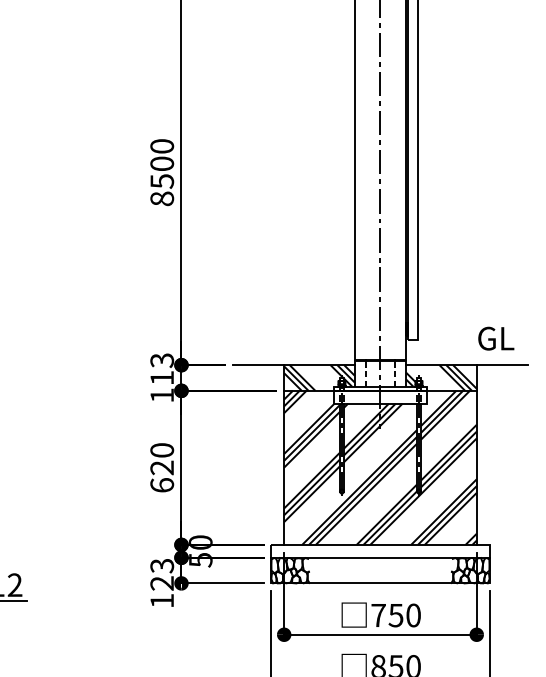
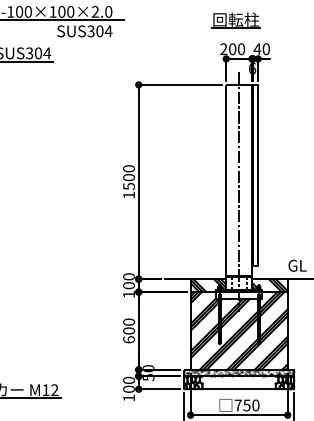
text: (161, 197) -> (128, 194), 8500 -> 1500
text: (161, 369) -> (128, 281), 113 -> 100
text: (161, 466) -> (128, 330), 620 -> 600
hatch: (379, 550) -> (238, 372), added
text: (161, 573) -> (128, 384), 123 -> 100

